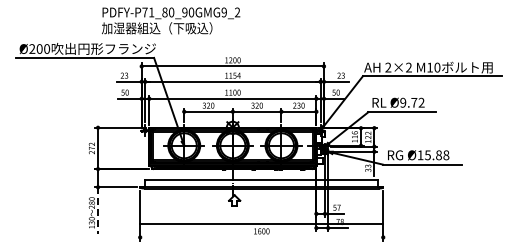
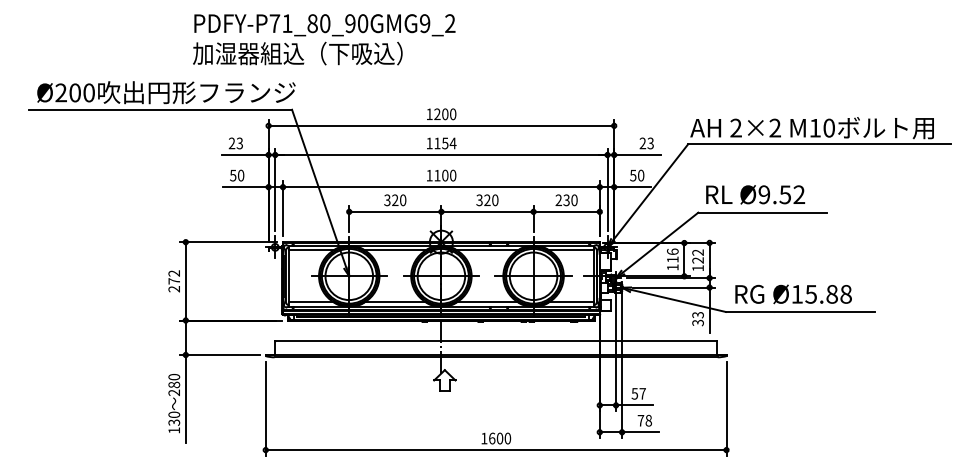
text: (414, 102) -> (785, 194), Ø9.72 -> Ø9.52
line: (98, 210) -> (186, 398), dashed -> solid
line: (261, 224) -> (495, 450), moved

